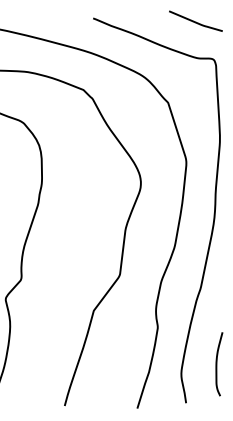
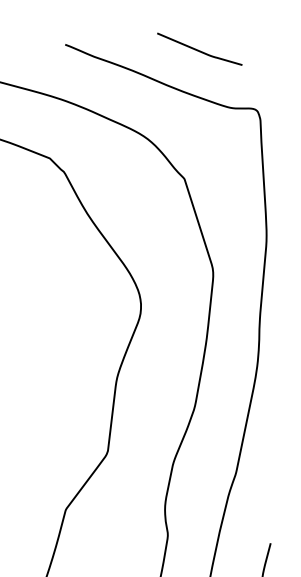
curve: (195, 21) -> (199, 49), moved

